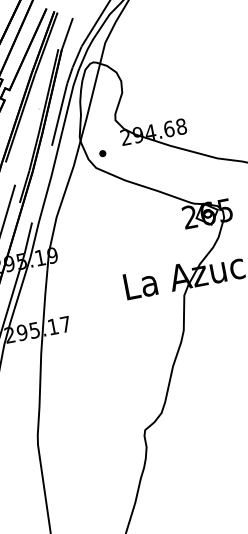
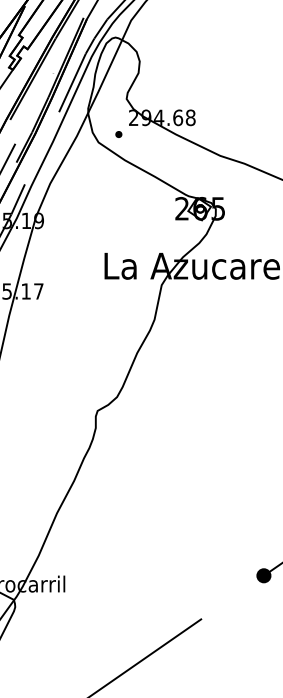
part: (102, 153) -> (118, 134), moved

